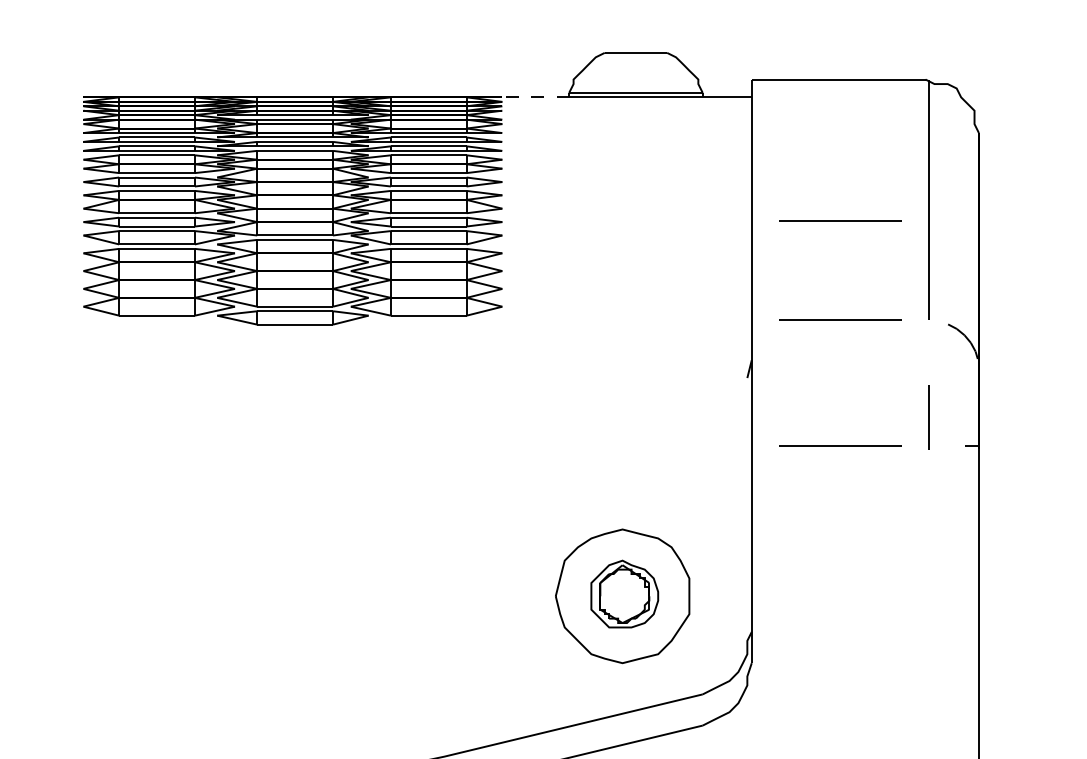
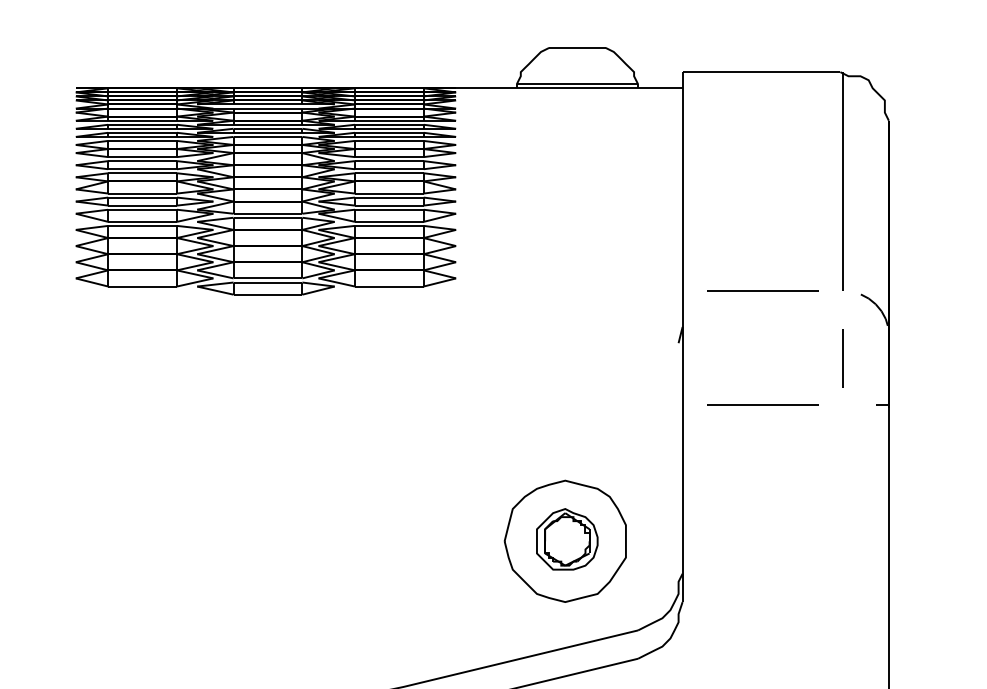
line: (535, 97) -> (486, 88), dashed -> solid
line: (840, 220) -> (763, 200), removed
line: (928, 417) -> (843, 358), moved

